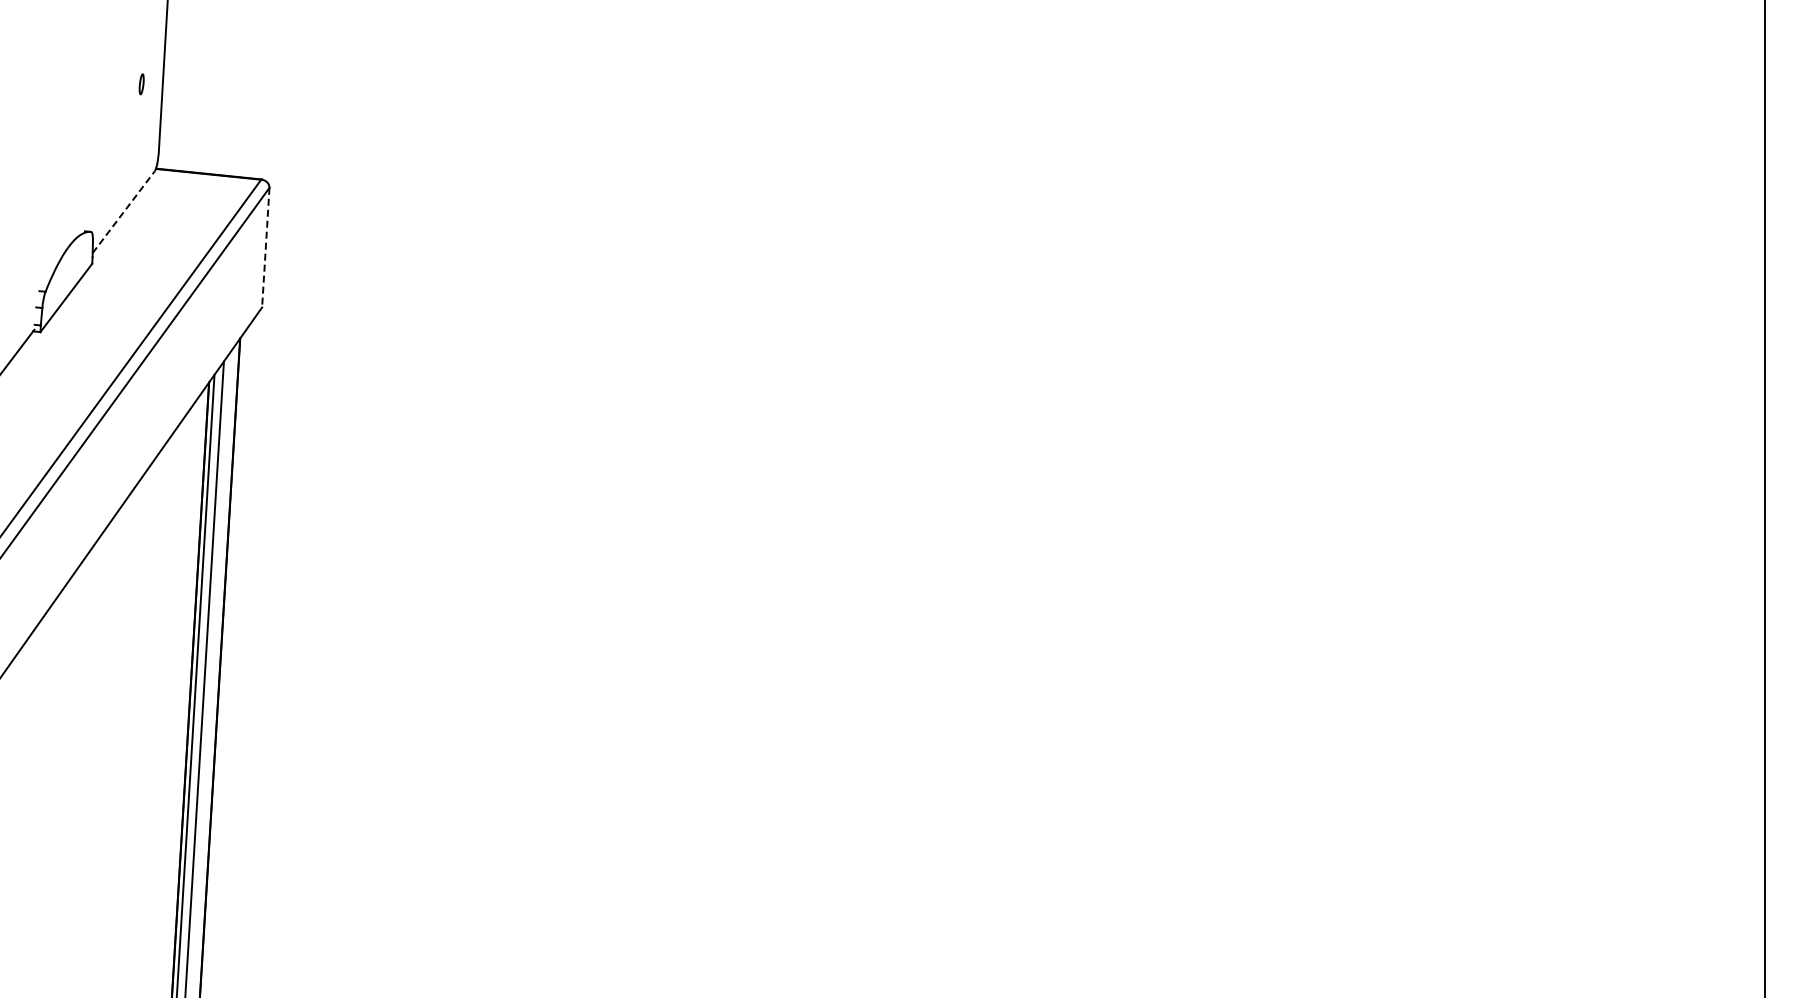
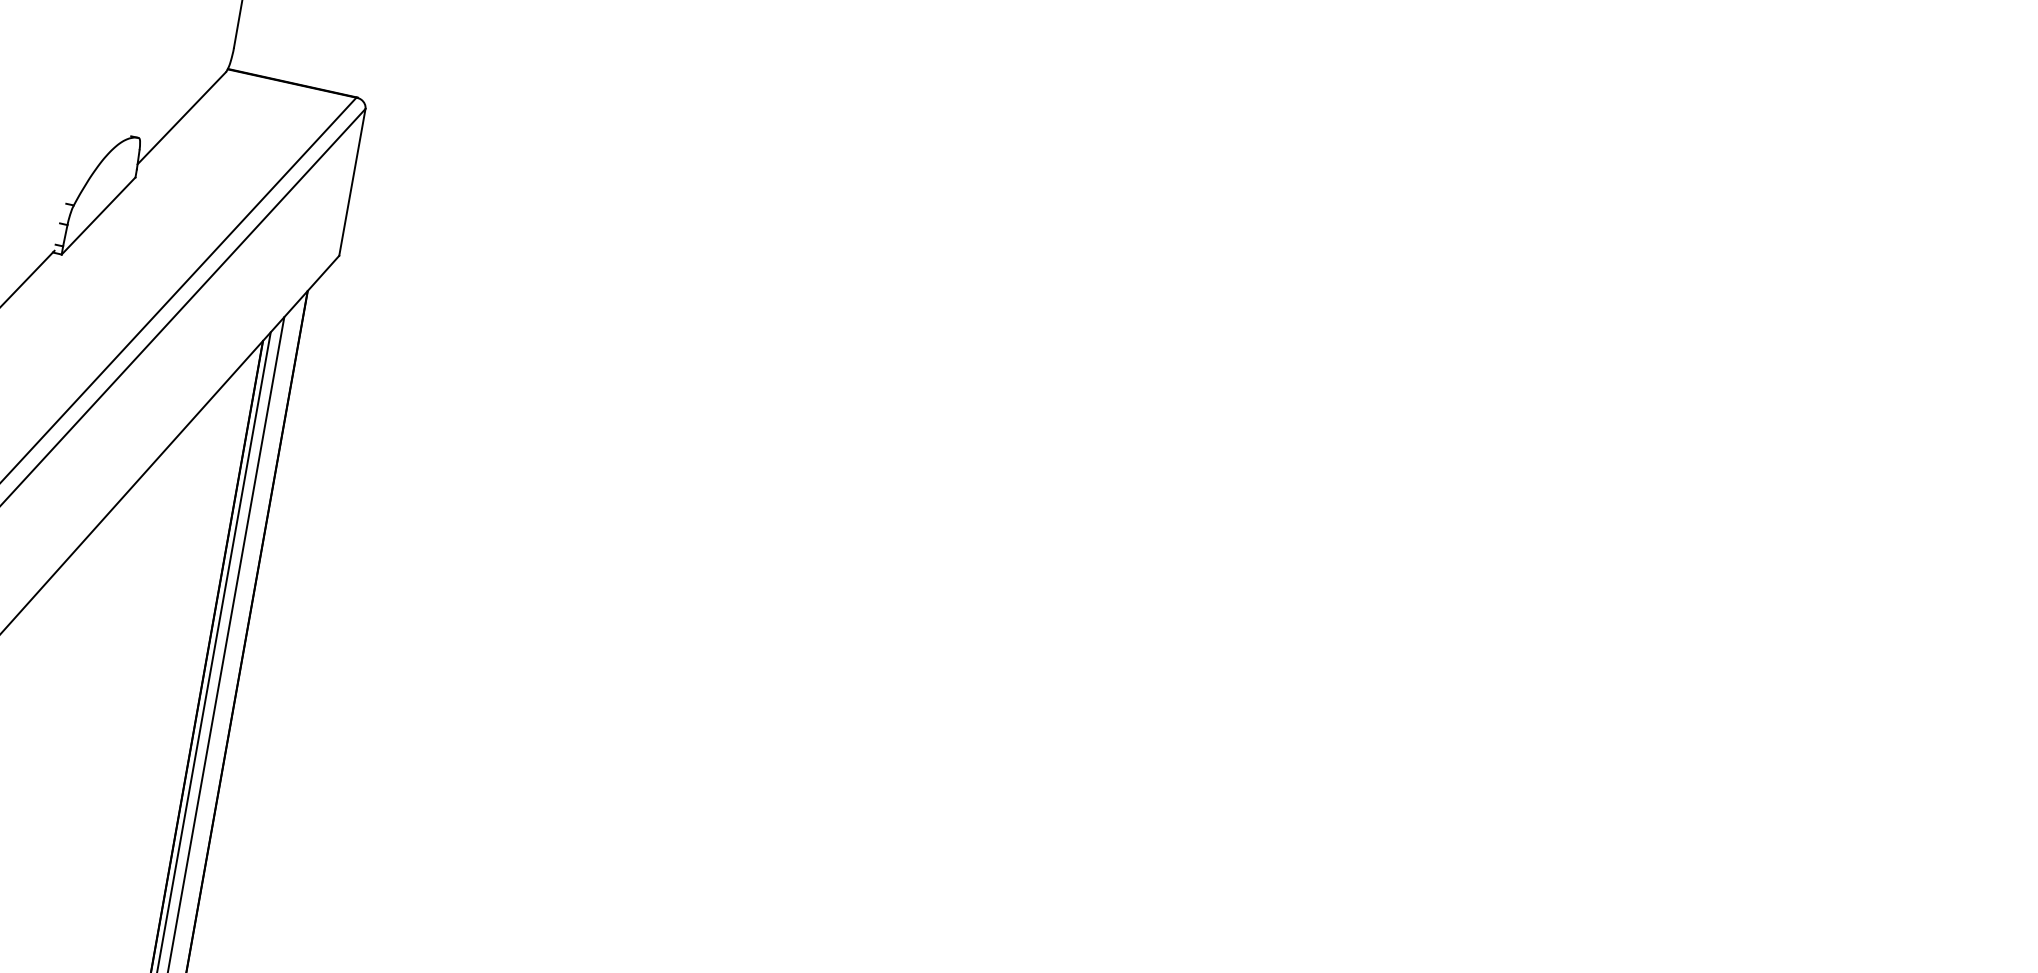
line: (124, 211) -> (182, 117), dashed -> solid
line: (265, 247) -> (352, 182), dashed -> solid

